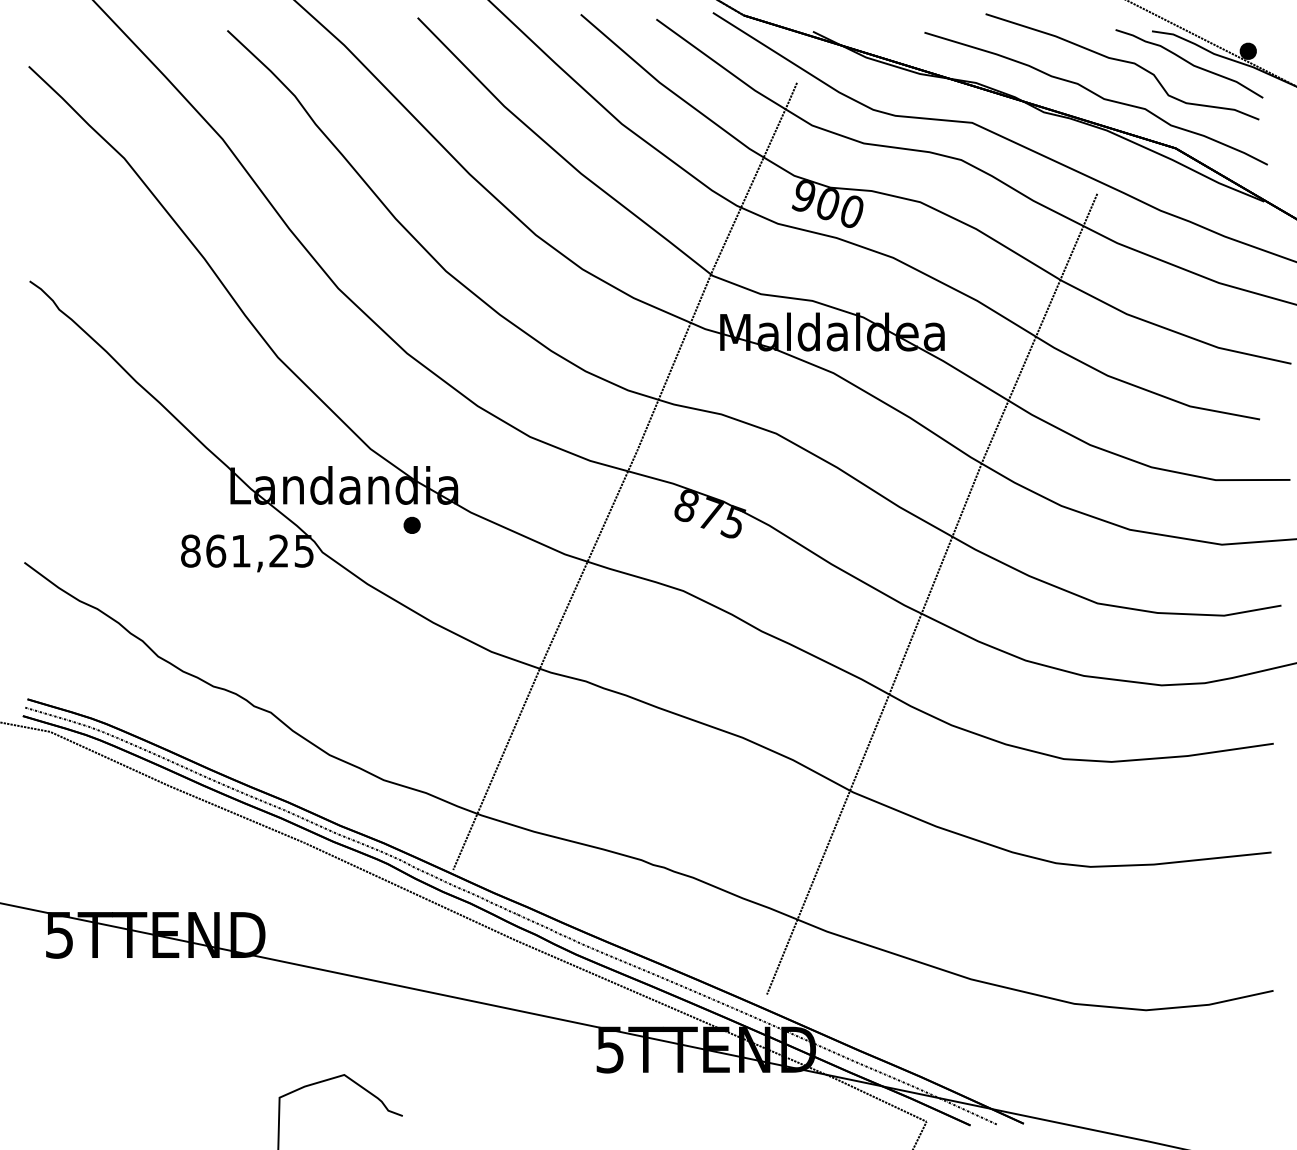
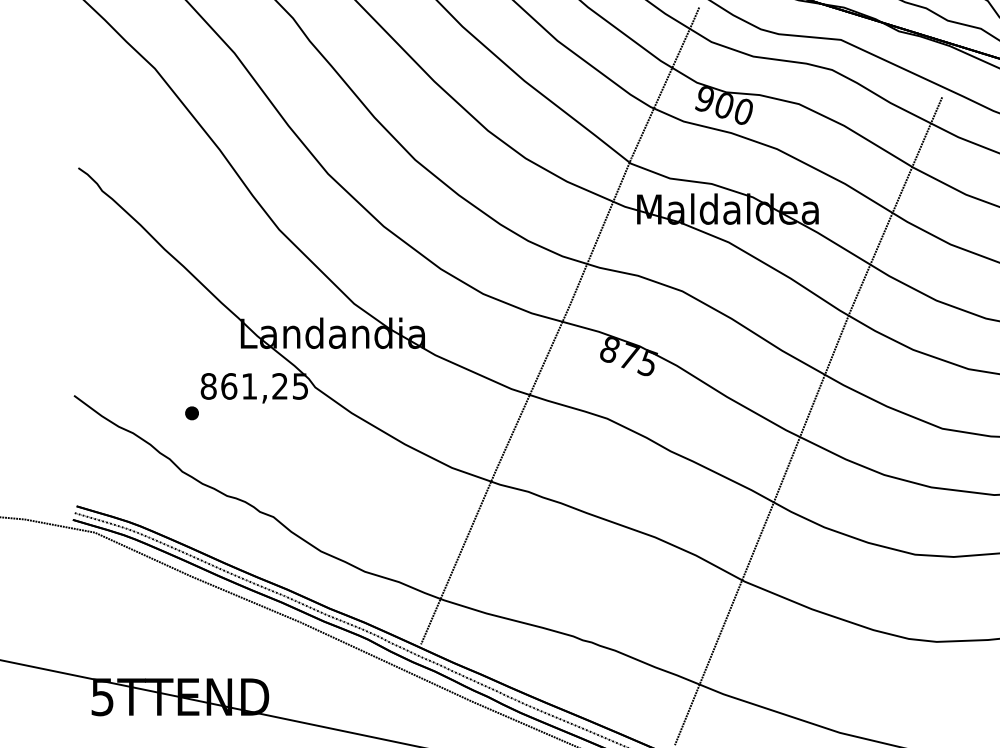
part: (411, 524) -> (191, 412), moved

